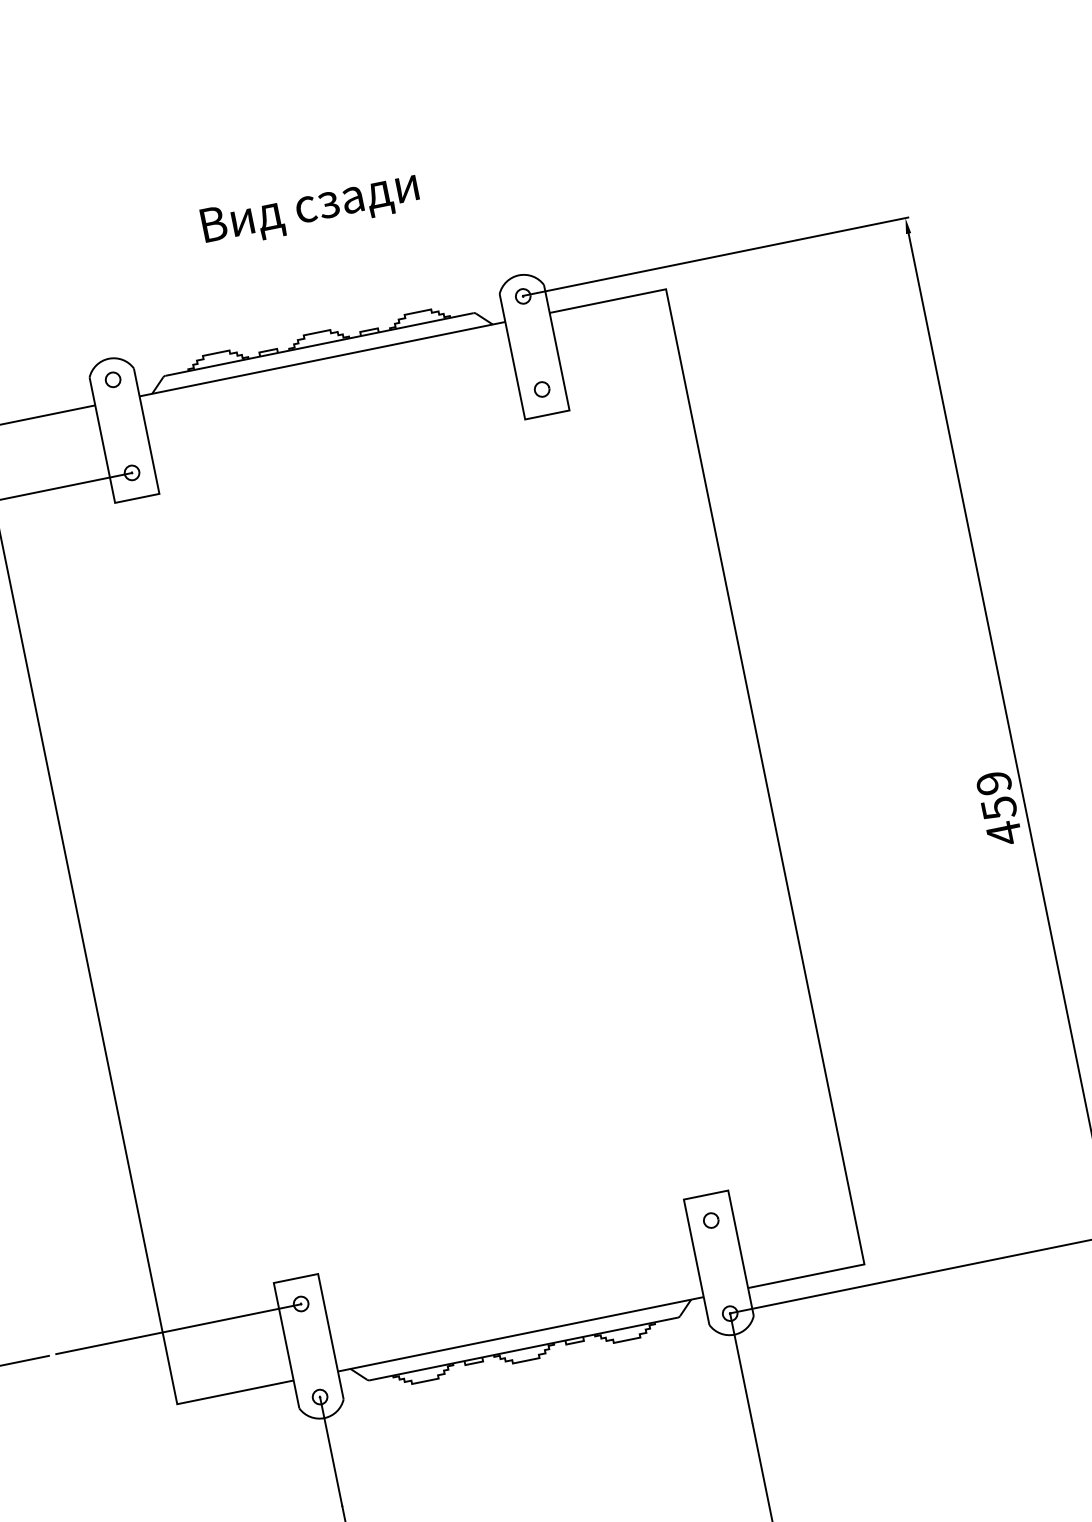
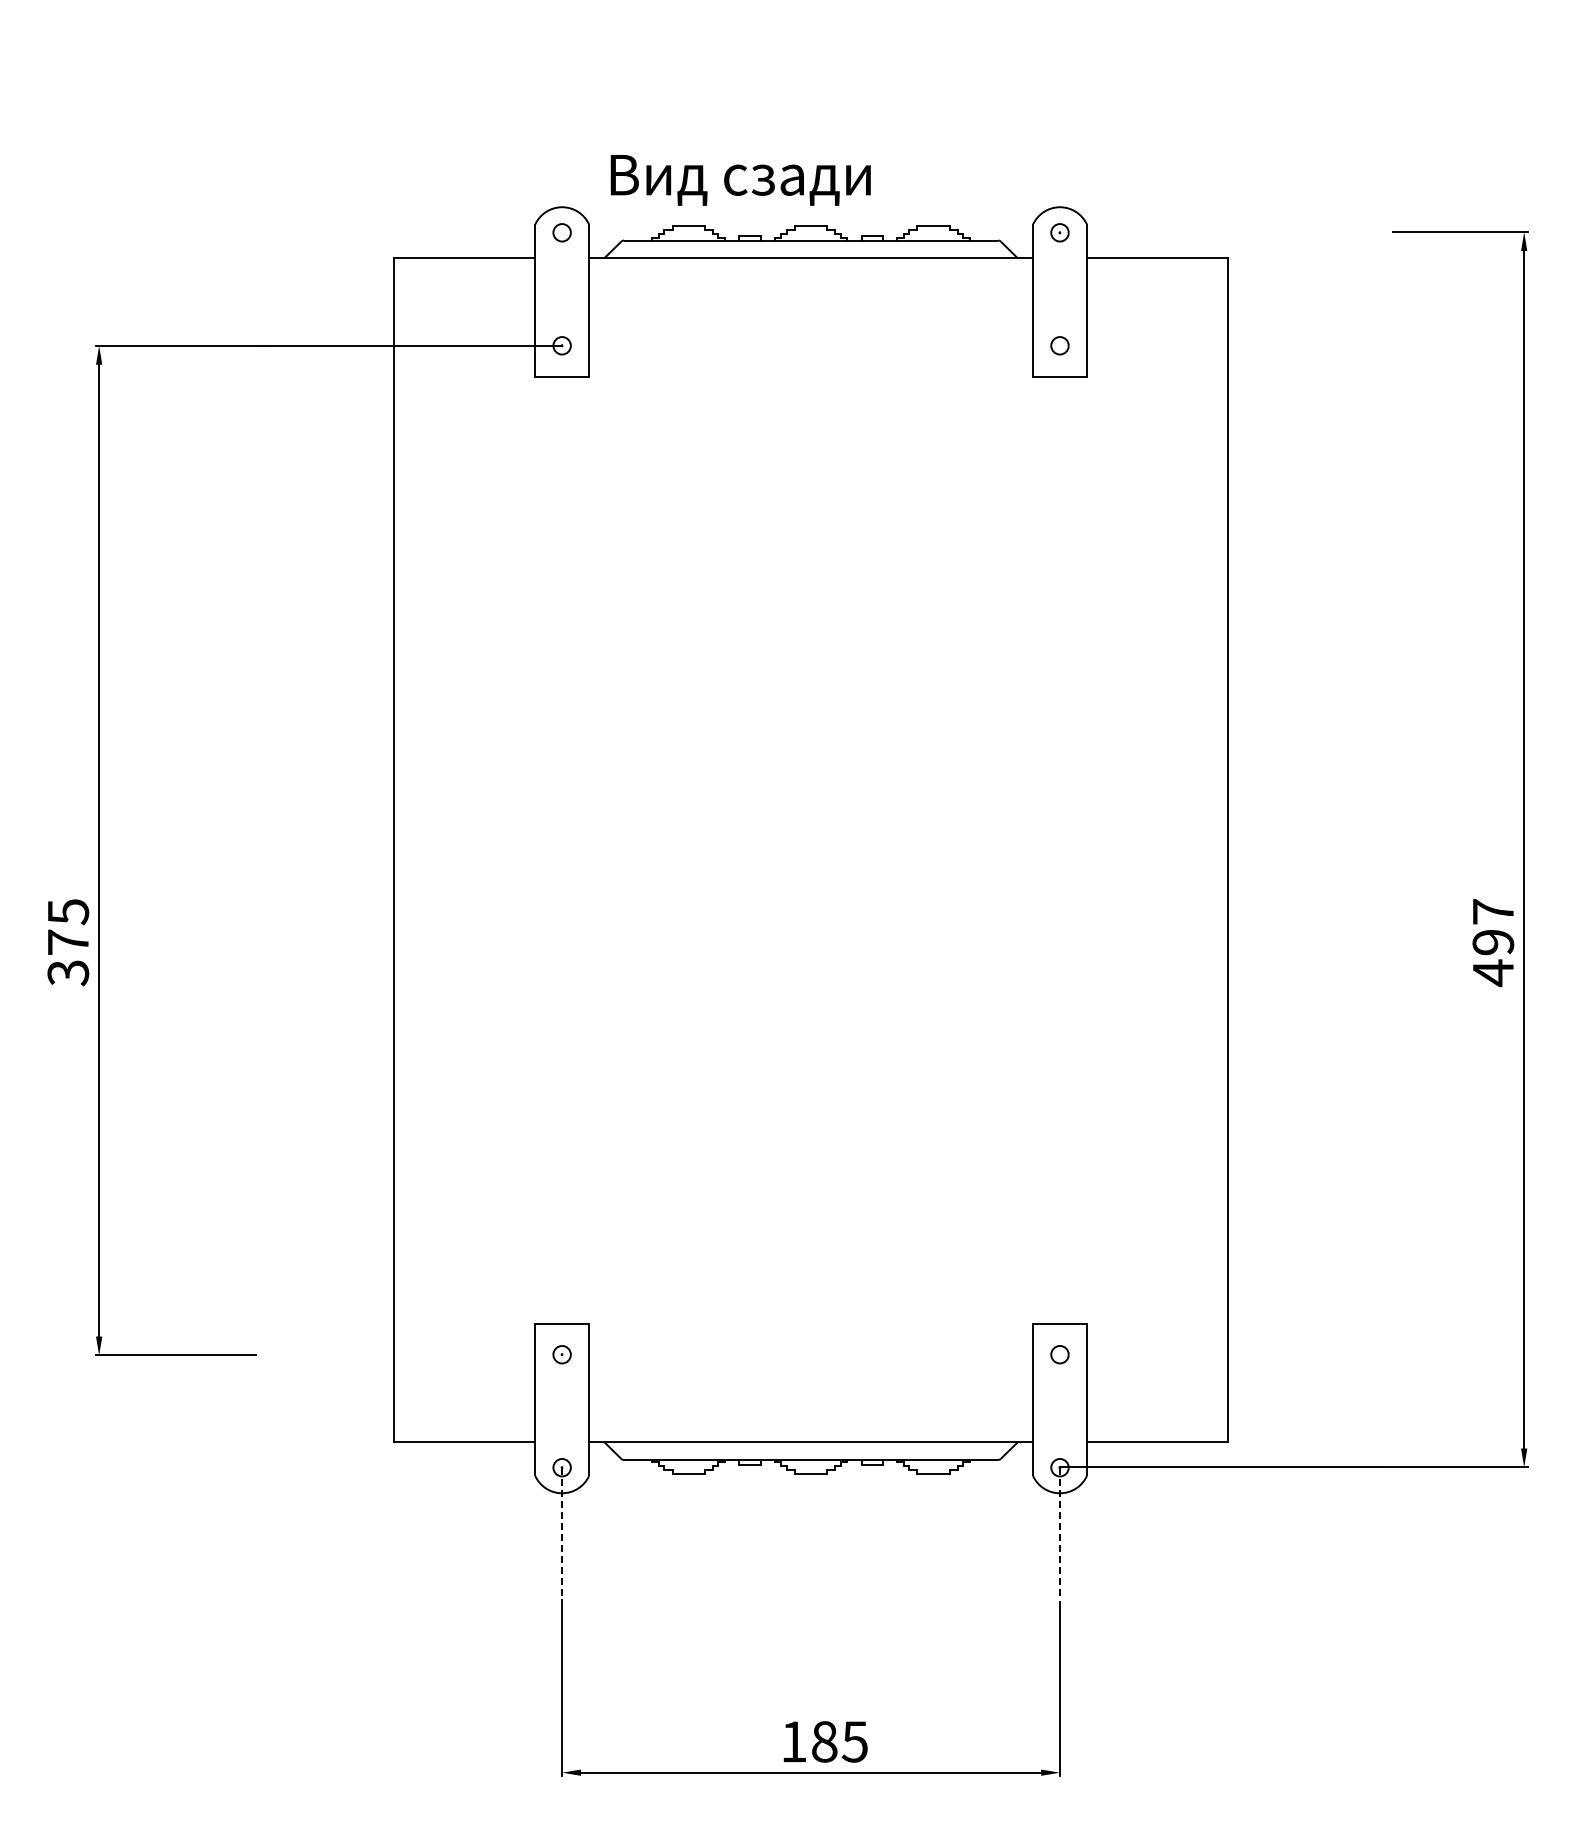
text: (310, 209) -> (740, 180), moved
line: (659, 268) -> (1225, 232), removed
text: (996, 796) -> (1493, 927), 459 -> 497
line: (178, 1329) -> (413, 1355), removed
line: (741, 1368) -> (1060, 1534), solid -> dashed
line: (331, 1452) -> (562, 1534), solid -> dashed

